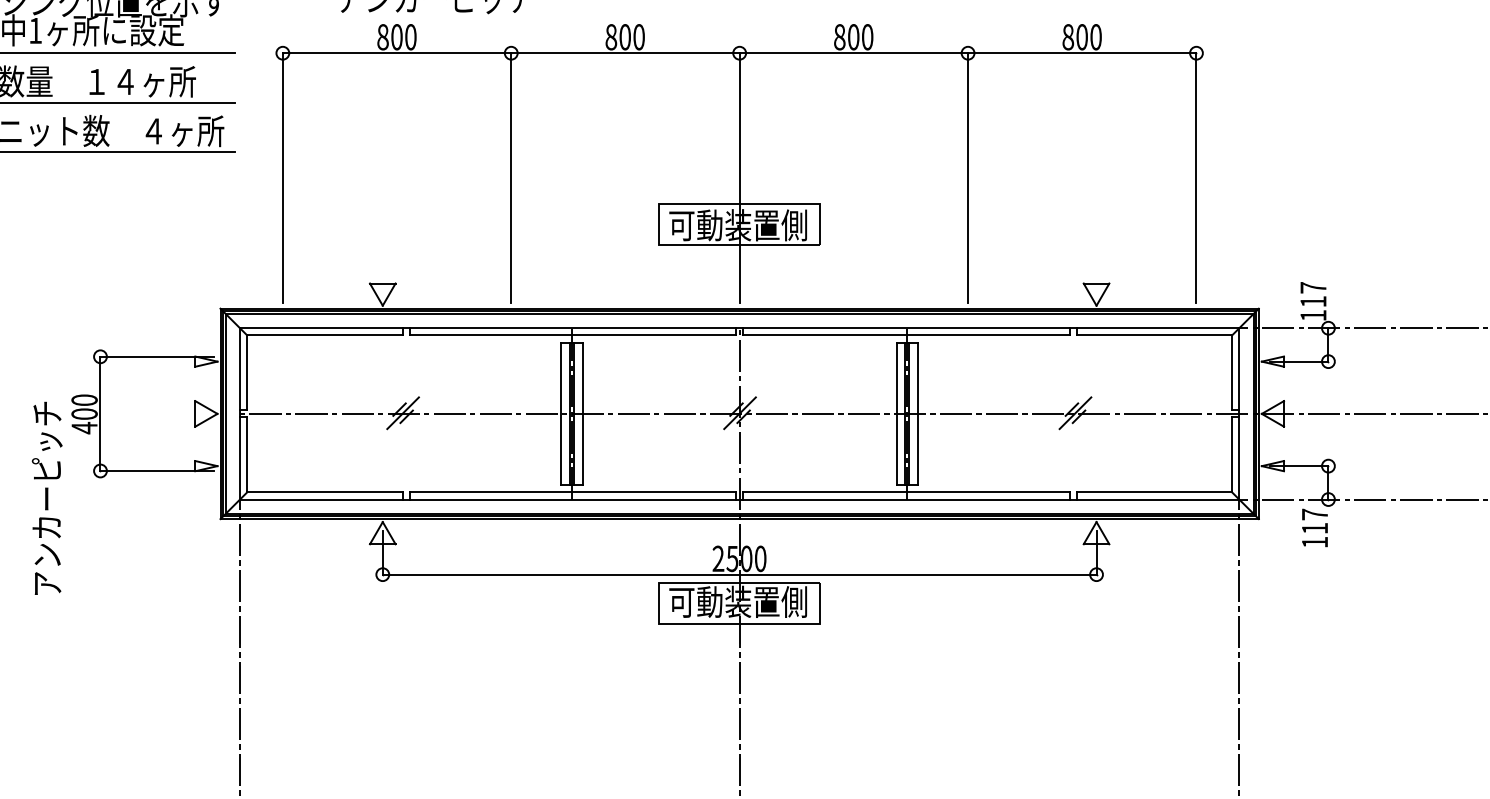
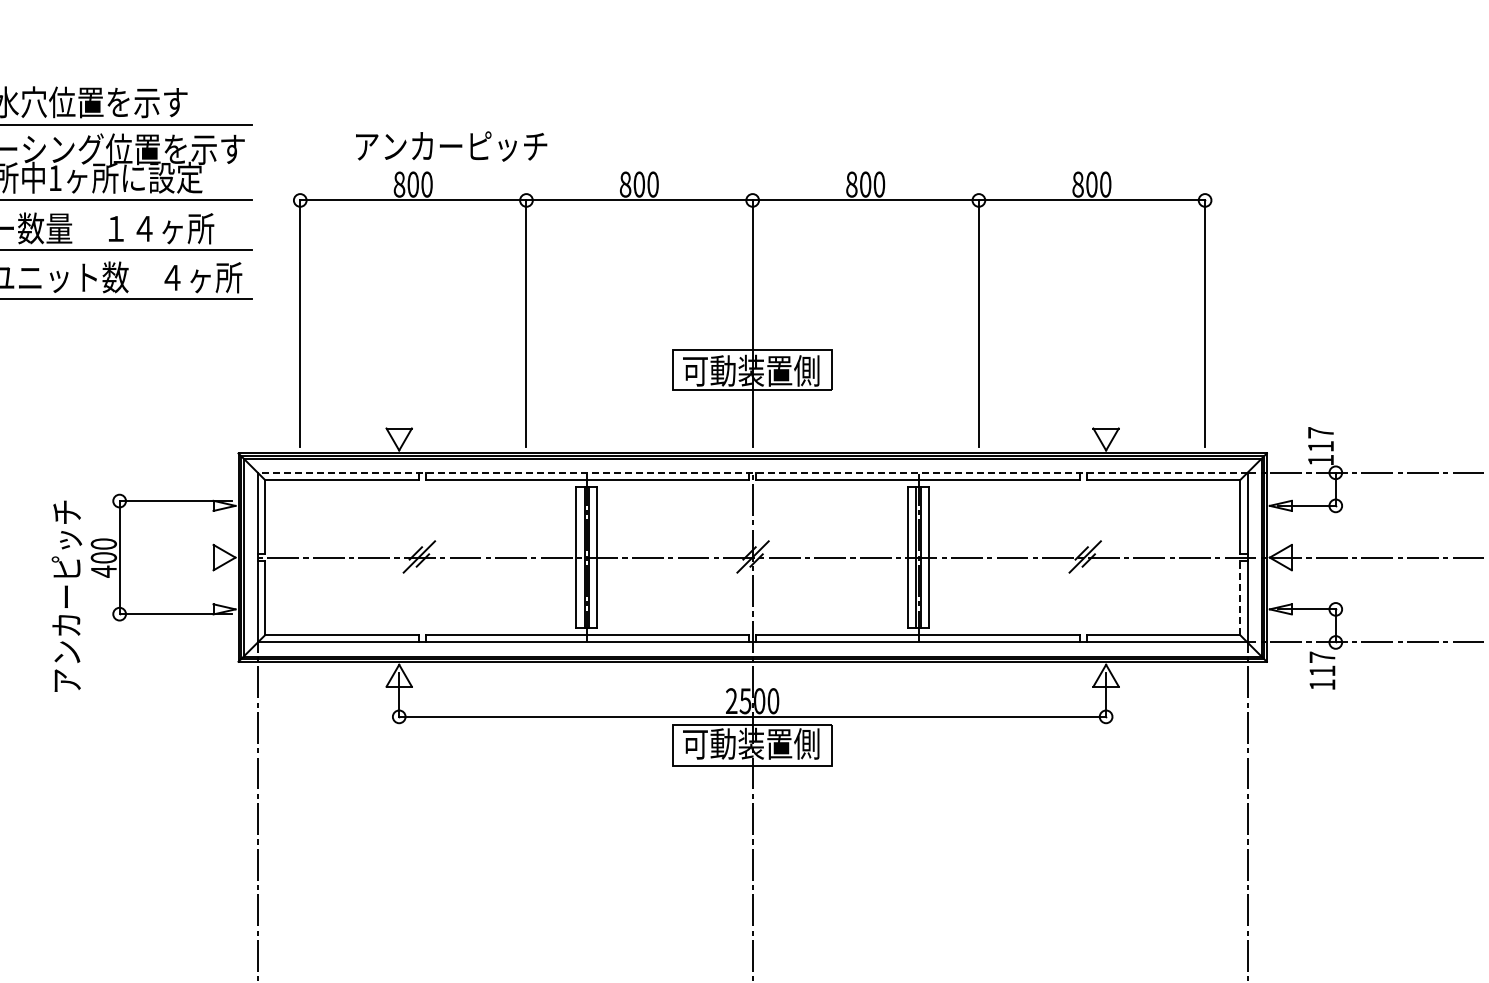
line: (739, 327) -> (752, 472), solid -> dashed
line: (1232, 454) -> (1240, 597), solid -> dashed
text: (46, 497) -> (66, 595), moved

